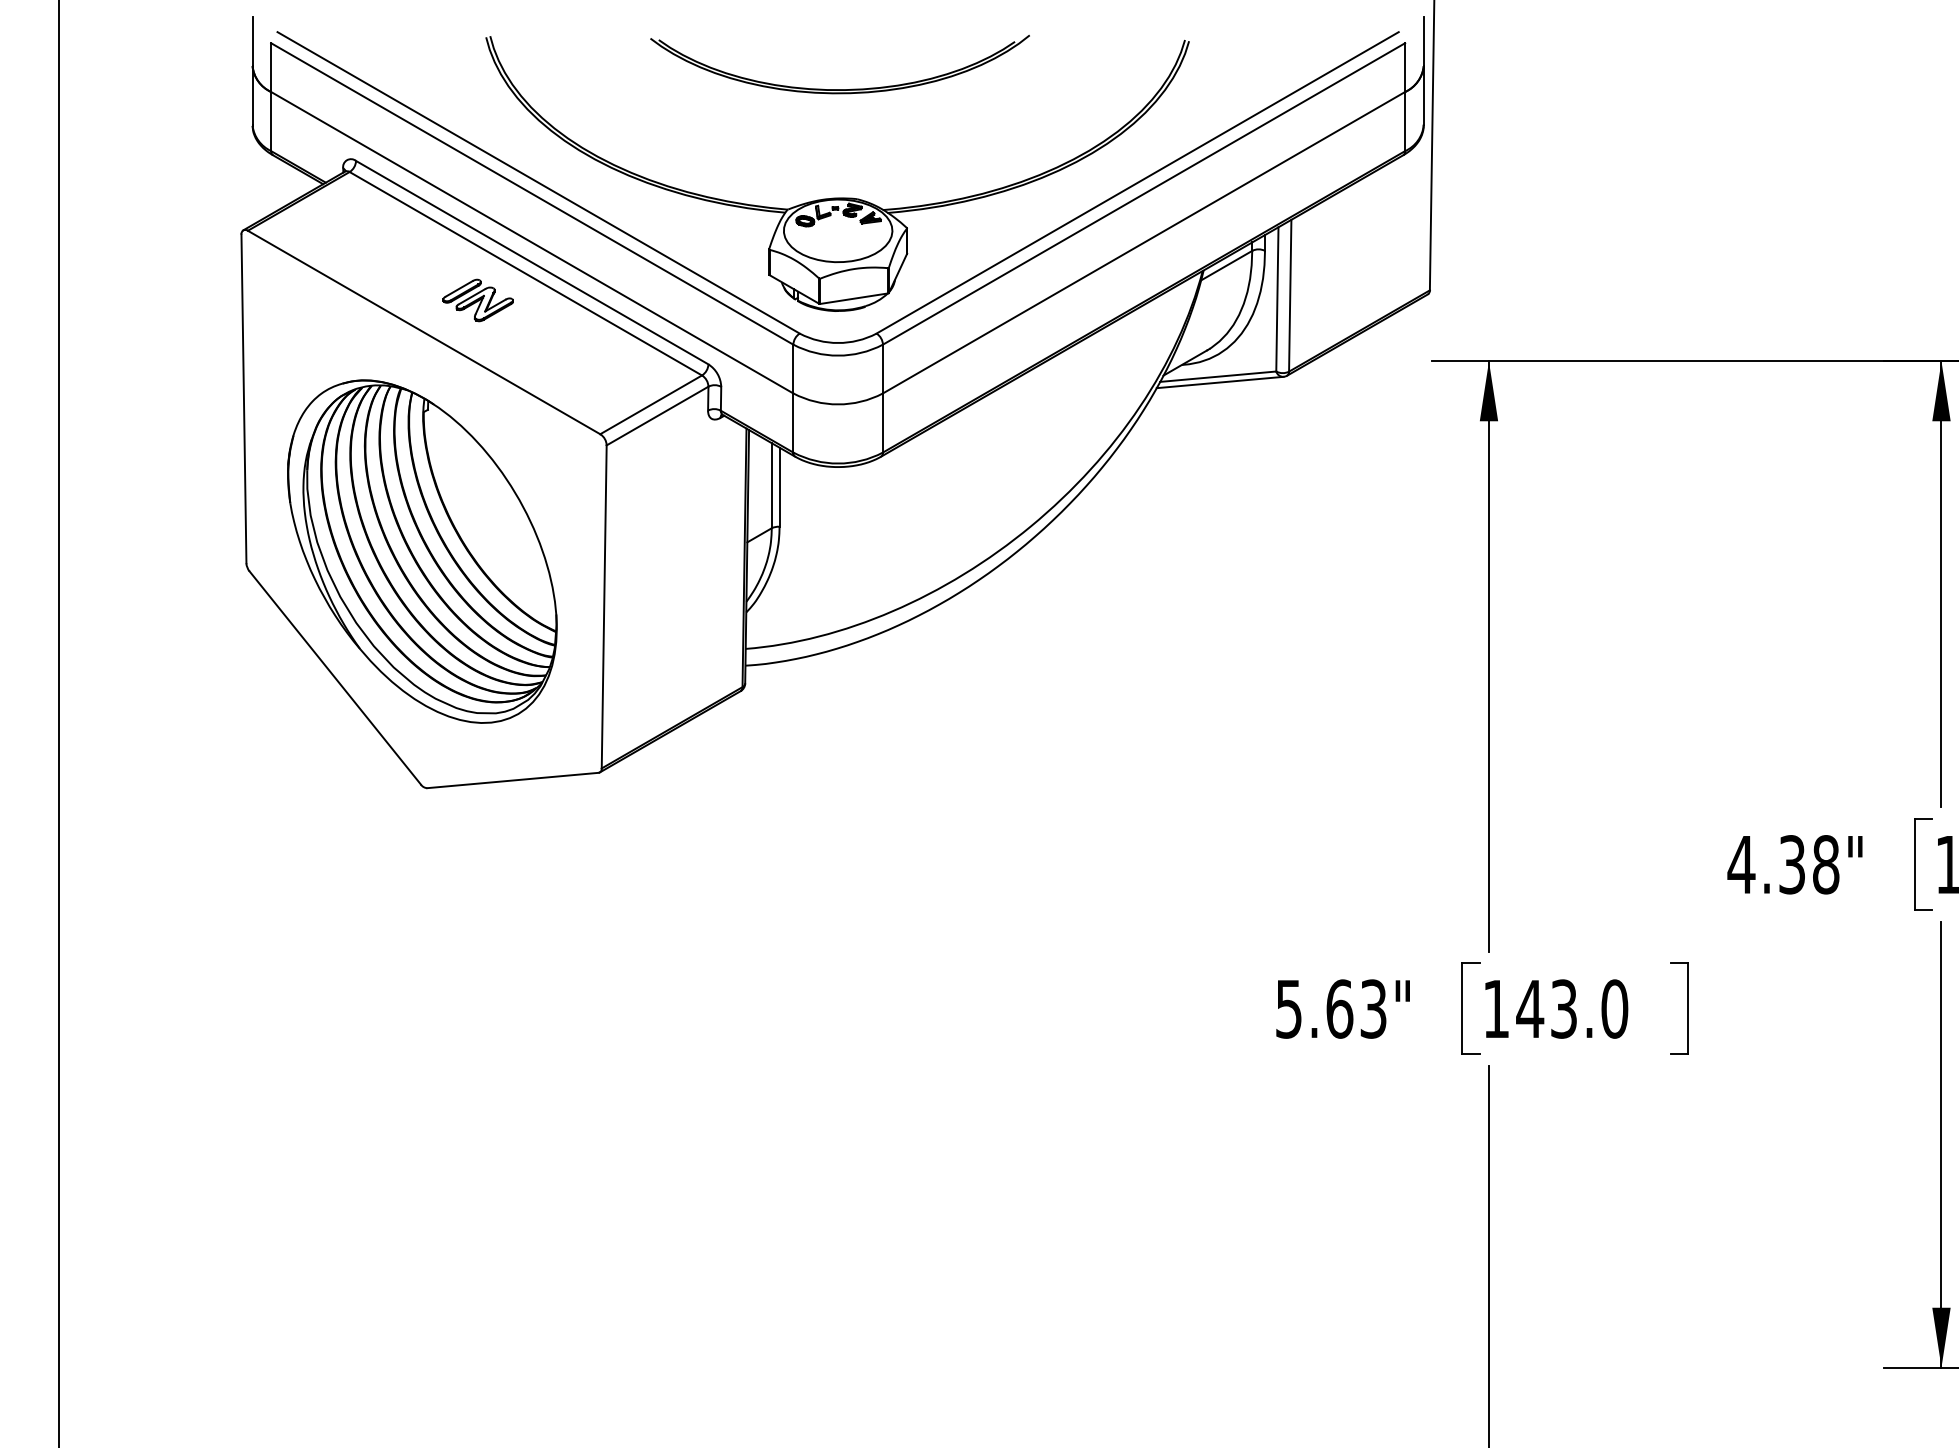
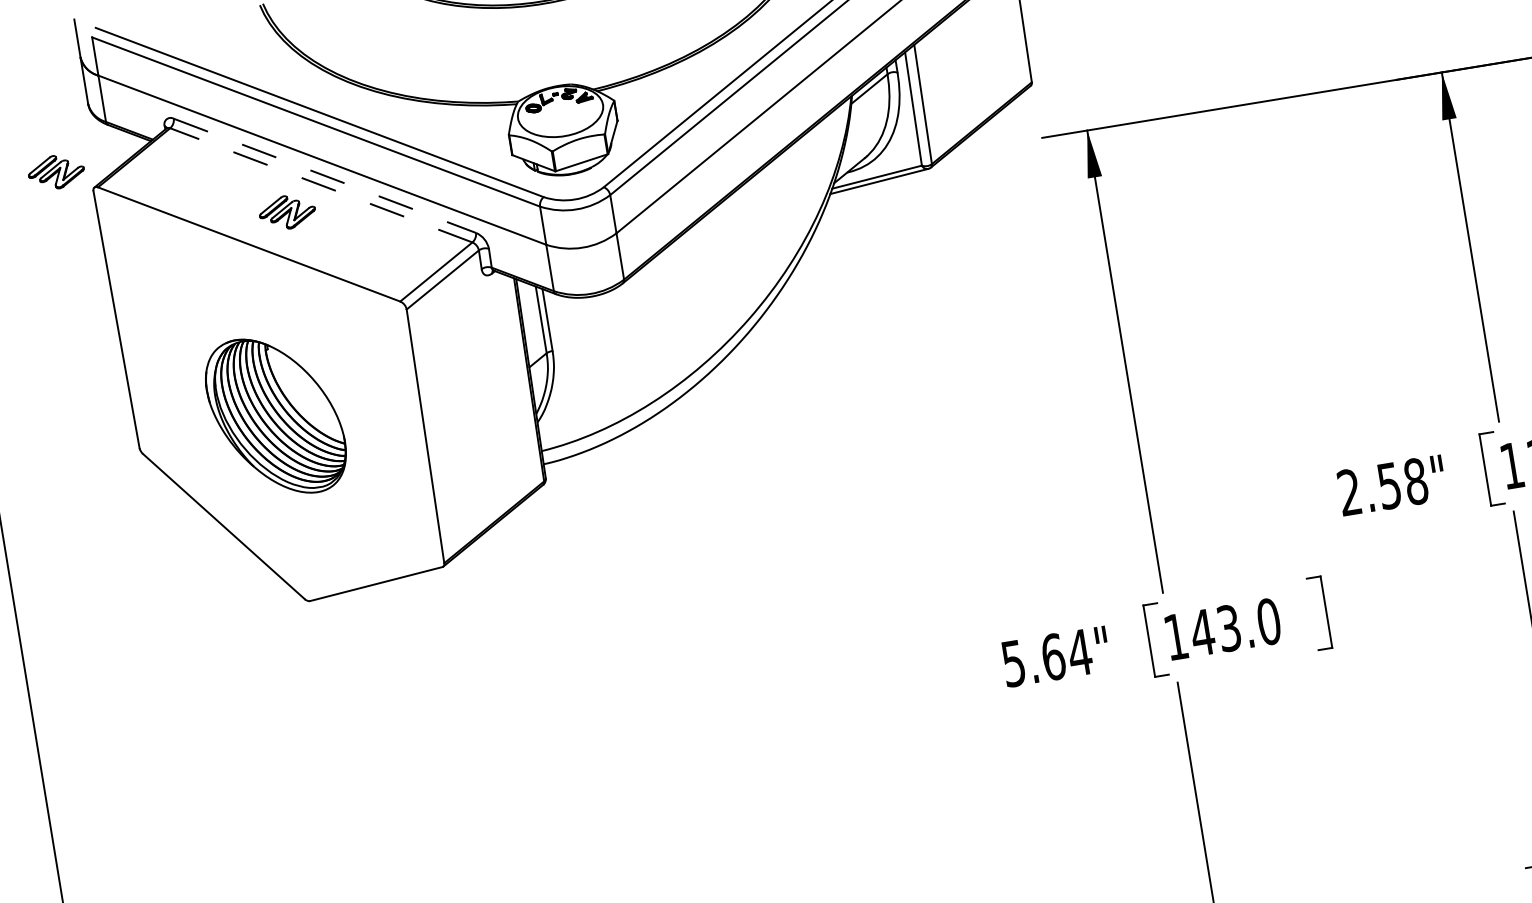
part: (198, 203) -> (55, 172), added
line: (532, 262) -> (325, 175), solid -> dashed
line: (525, 273) -> (321, 185), solid -> dashed
part: (422, 551) -> (276, 416), size x0.6
text: (1765, 864) -> (1368, 489), 4.38" -> 2.58"
text: (1373, 1008) -> (1079, 652), 5.63" -> 5.64"

